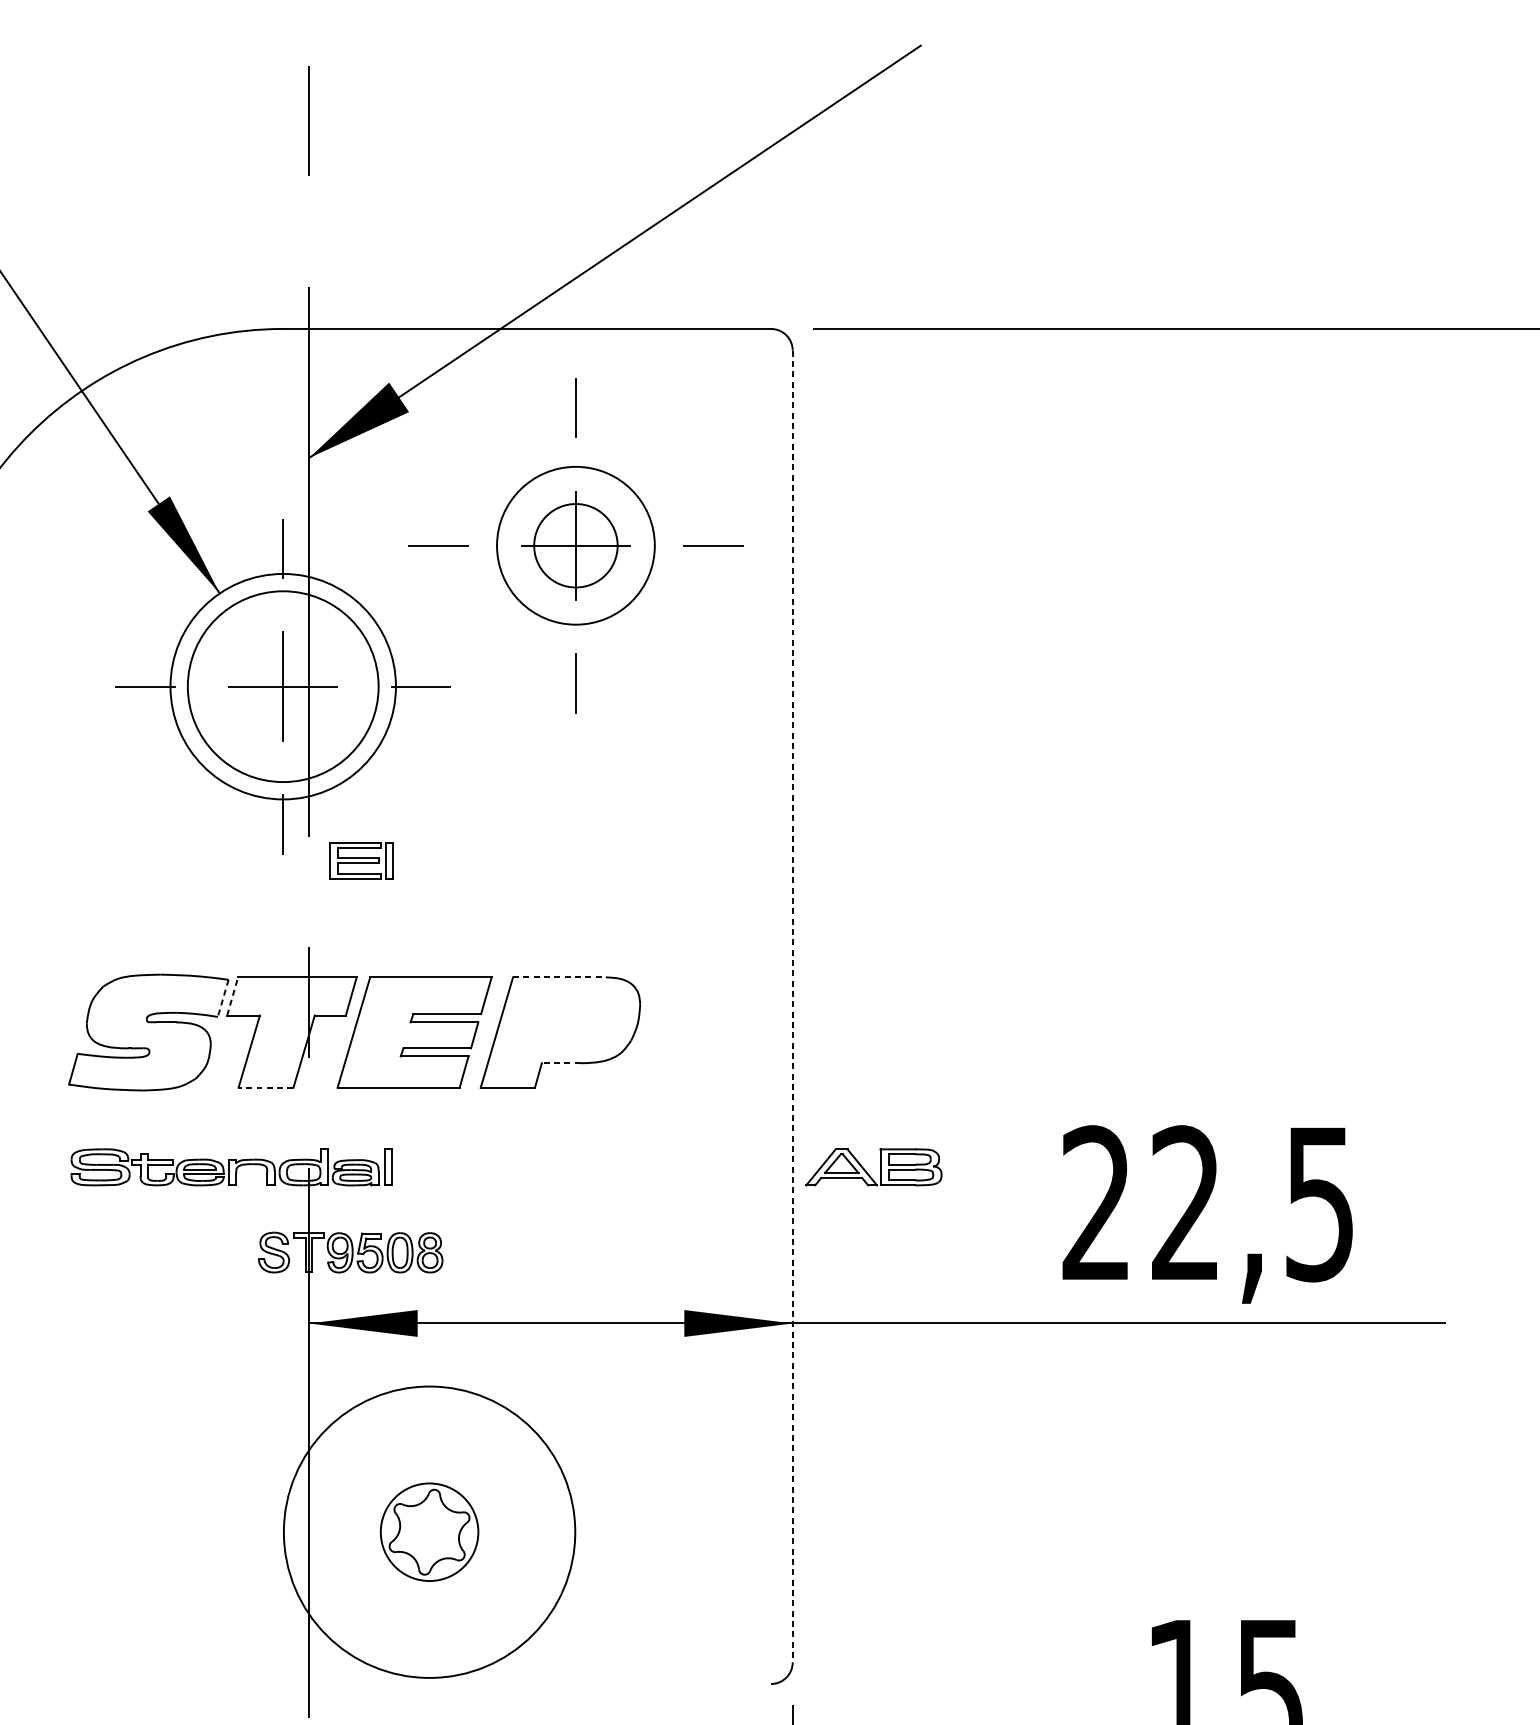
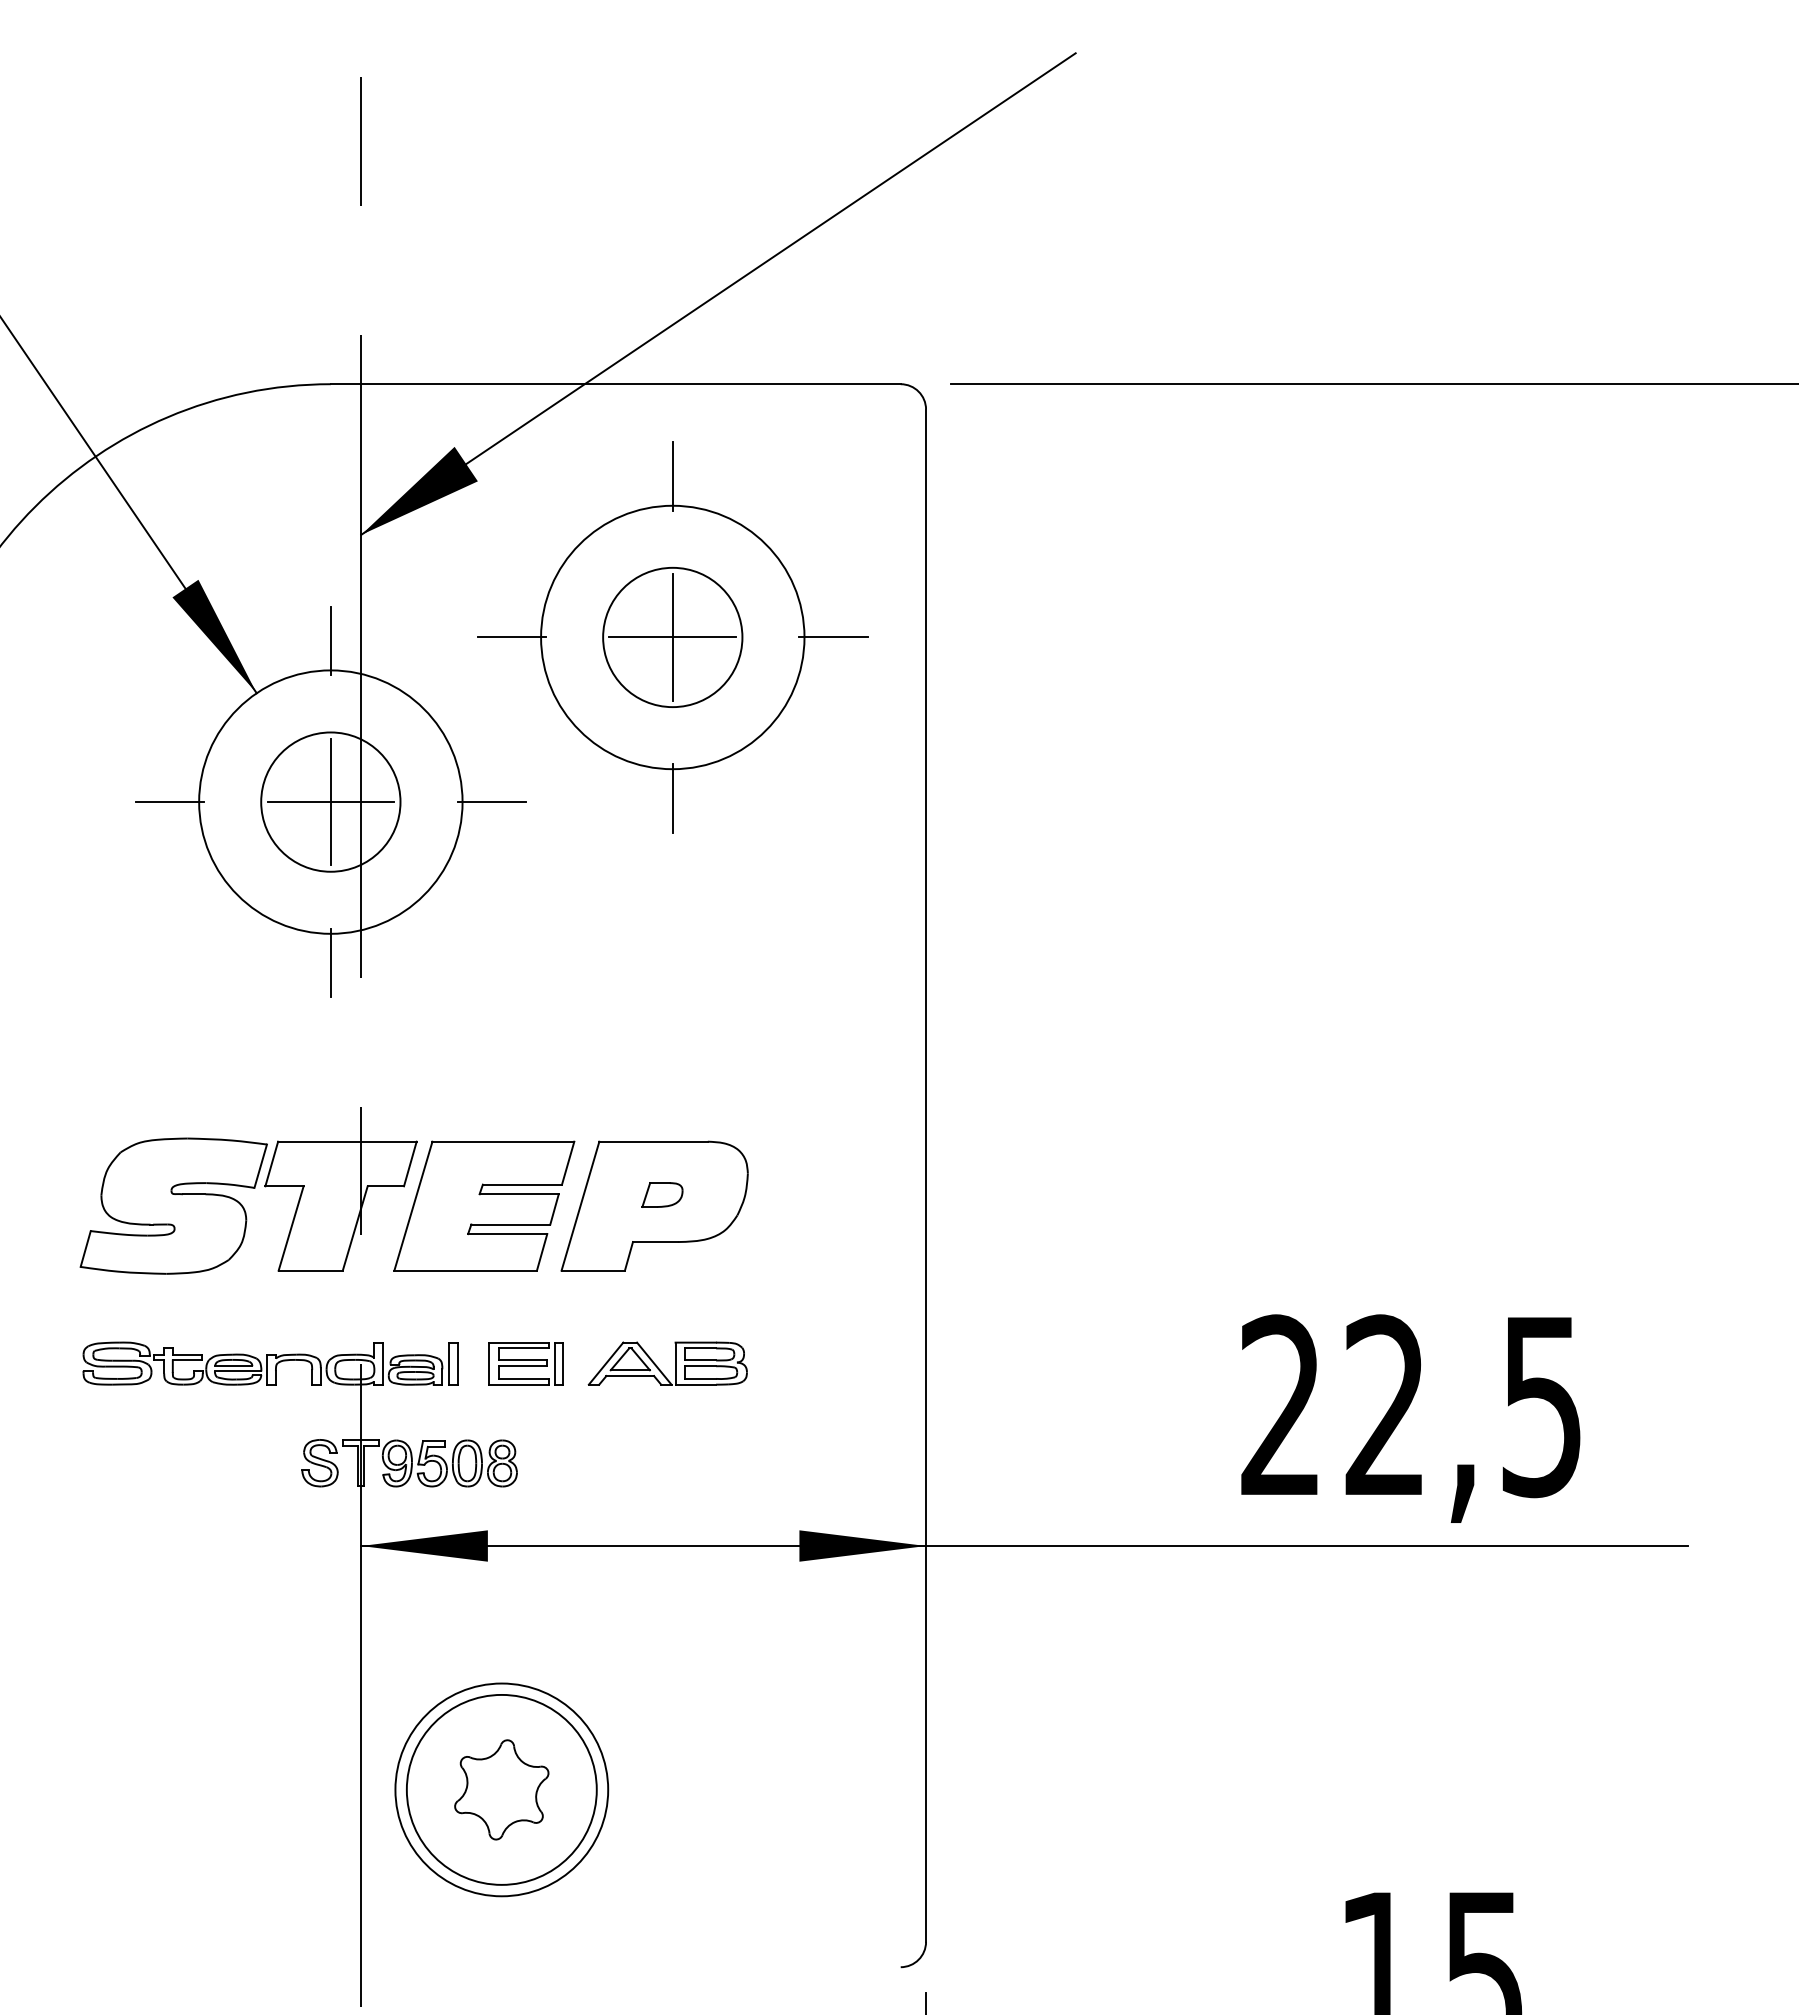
circle: (575, 545) -> (672, 637), size x1.43
circle: (575, 545) -> (672, 637), size x1.43
circle: (282, 686) -> (330, 801), size x0.62
part: (360, 860) -> (525, 1363), moved
line: (560, 977) -> (654, 1141), dashed -> solid
line: (232, 996) -> (271, 1163), dashed -> solid
line: (223, 998) -> (260, 1166), dashed -> solid
line: (793, 1007) -> (926, 1176), dashed -> solid
part: (567, 1022) -> (662, 1194), added
line: (561, 1063) -> (655, 1242), dashed -> solid
line: (265, 1087) -> (310, 1270), dashed -> solid
part: (880, 1167) -> (675, 1363), moved
circle: (429, 1531) -> (501, 1789), size x0.62
circle: (429, 1531) -> (501, 1789), size x1.67

